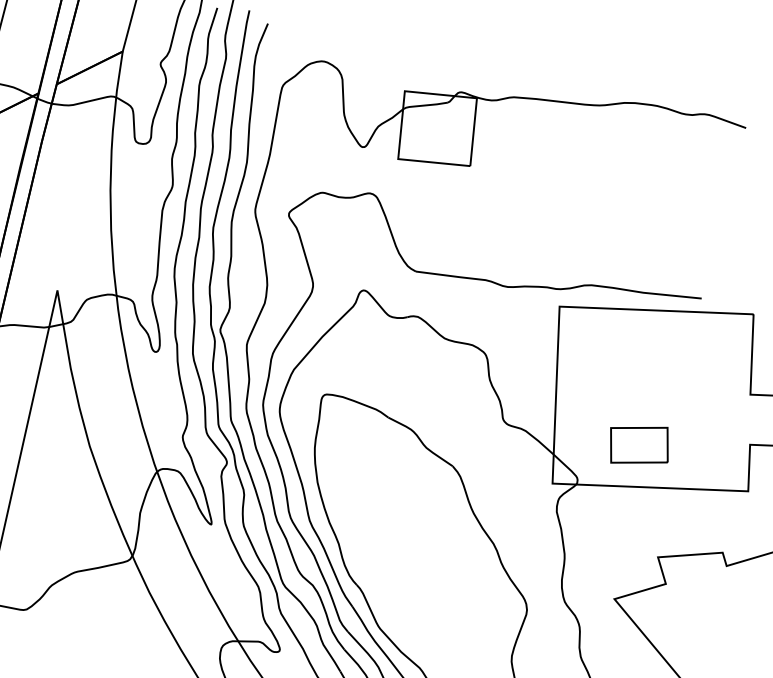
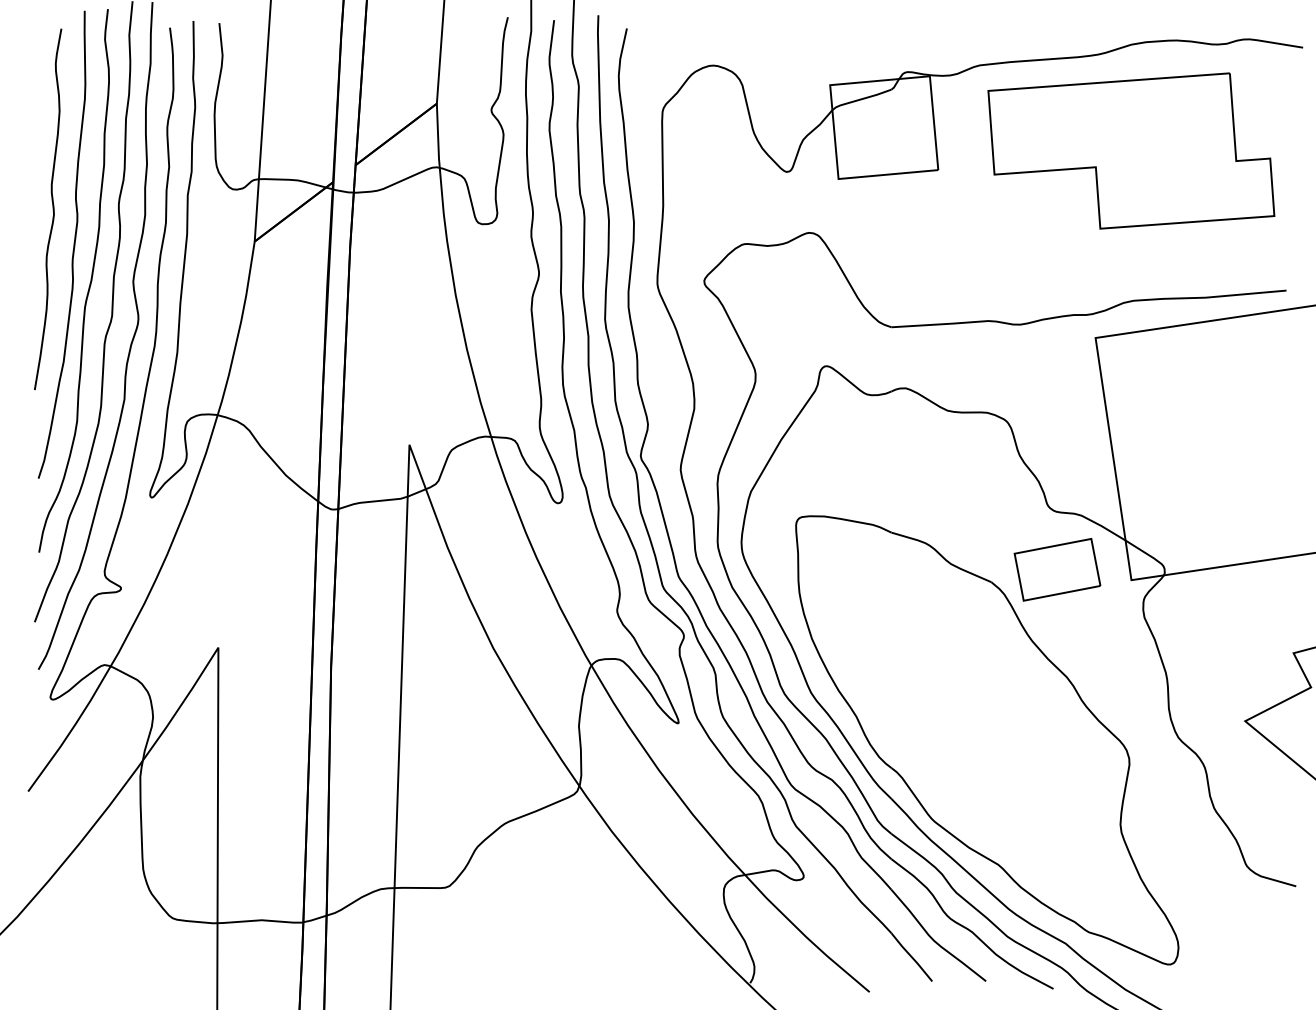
part: (610, 178) -> (1131, 150), added
part: (639, 445) -> (1057, 569), moved

